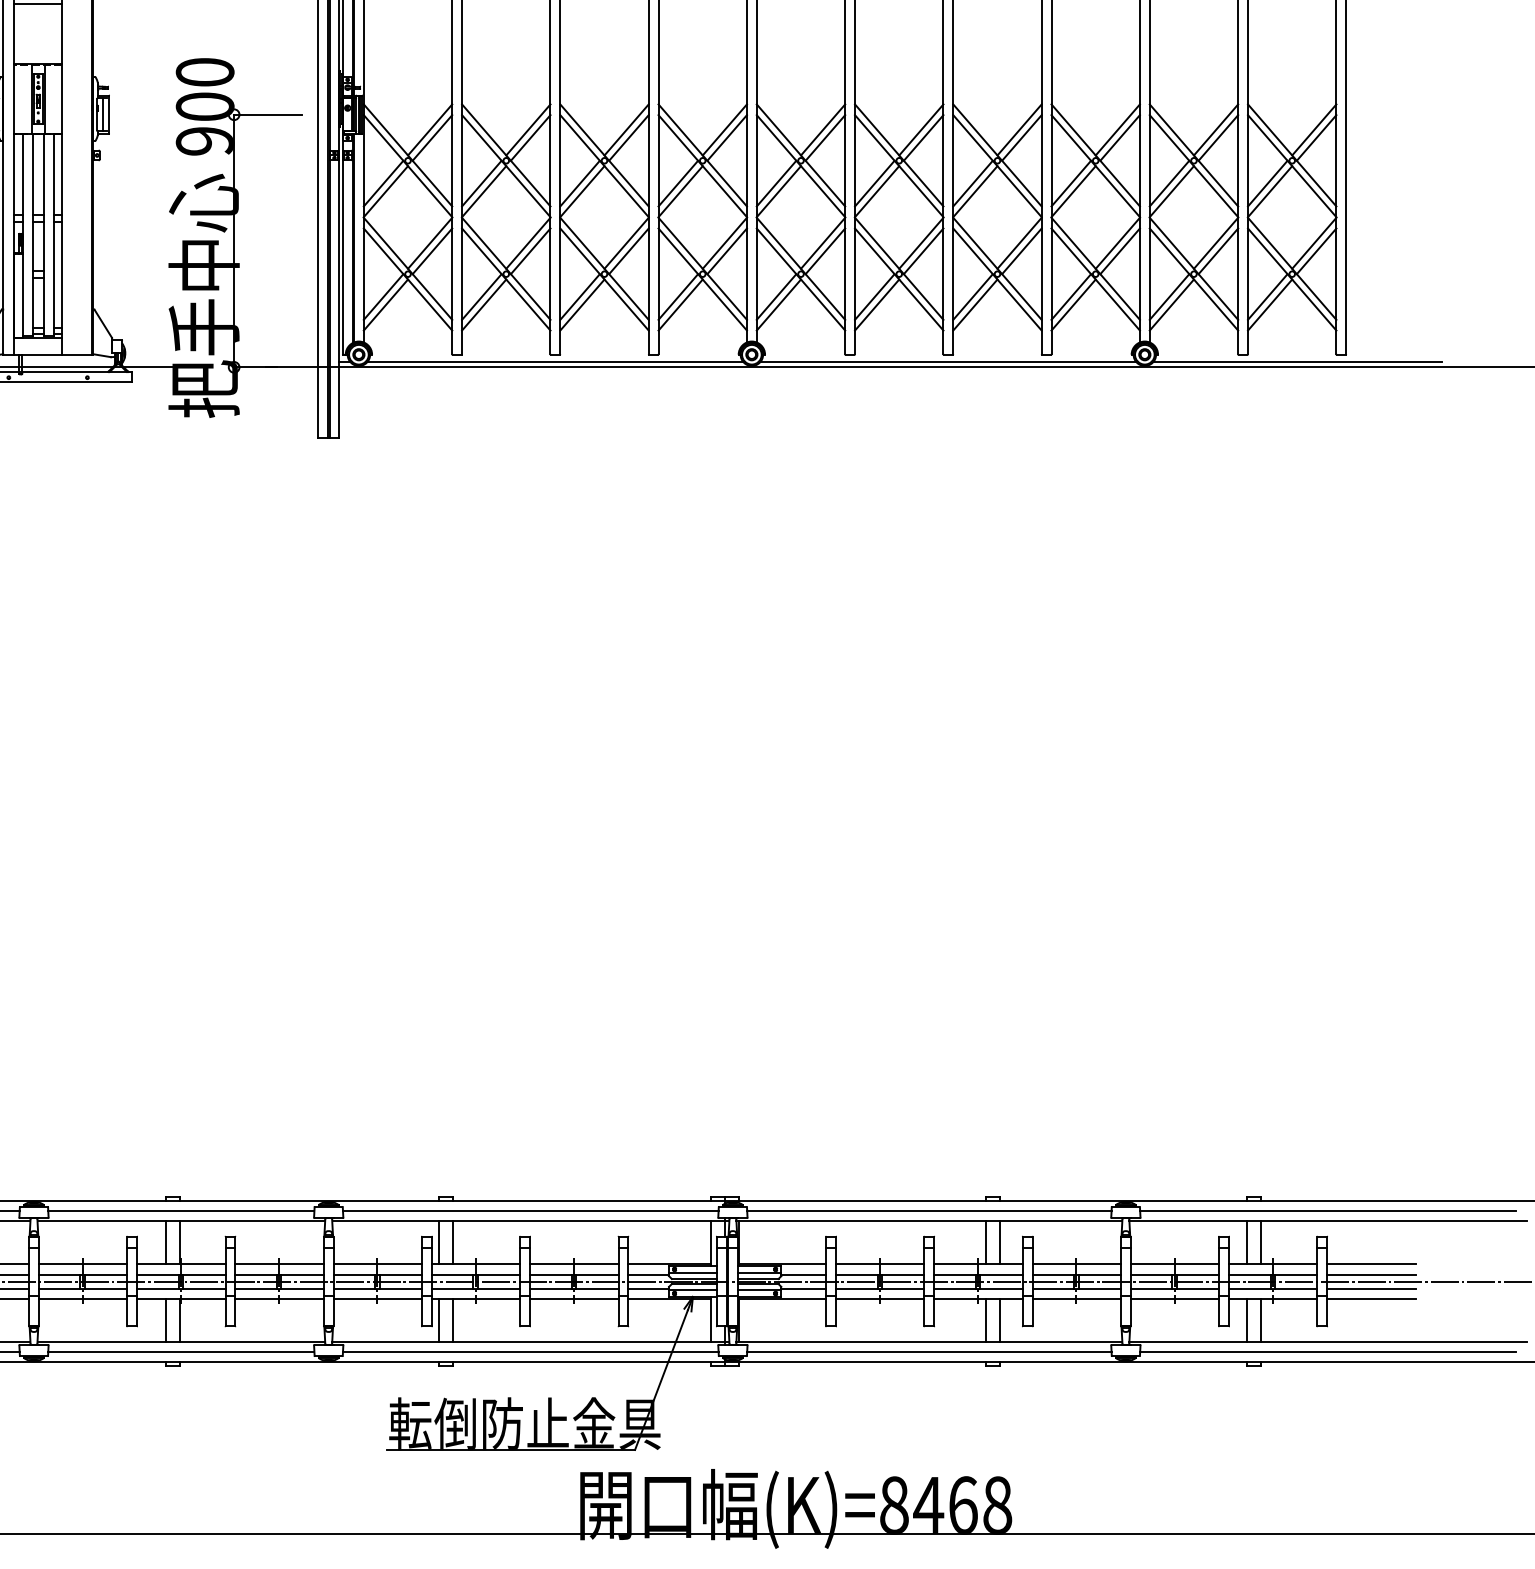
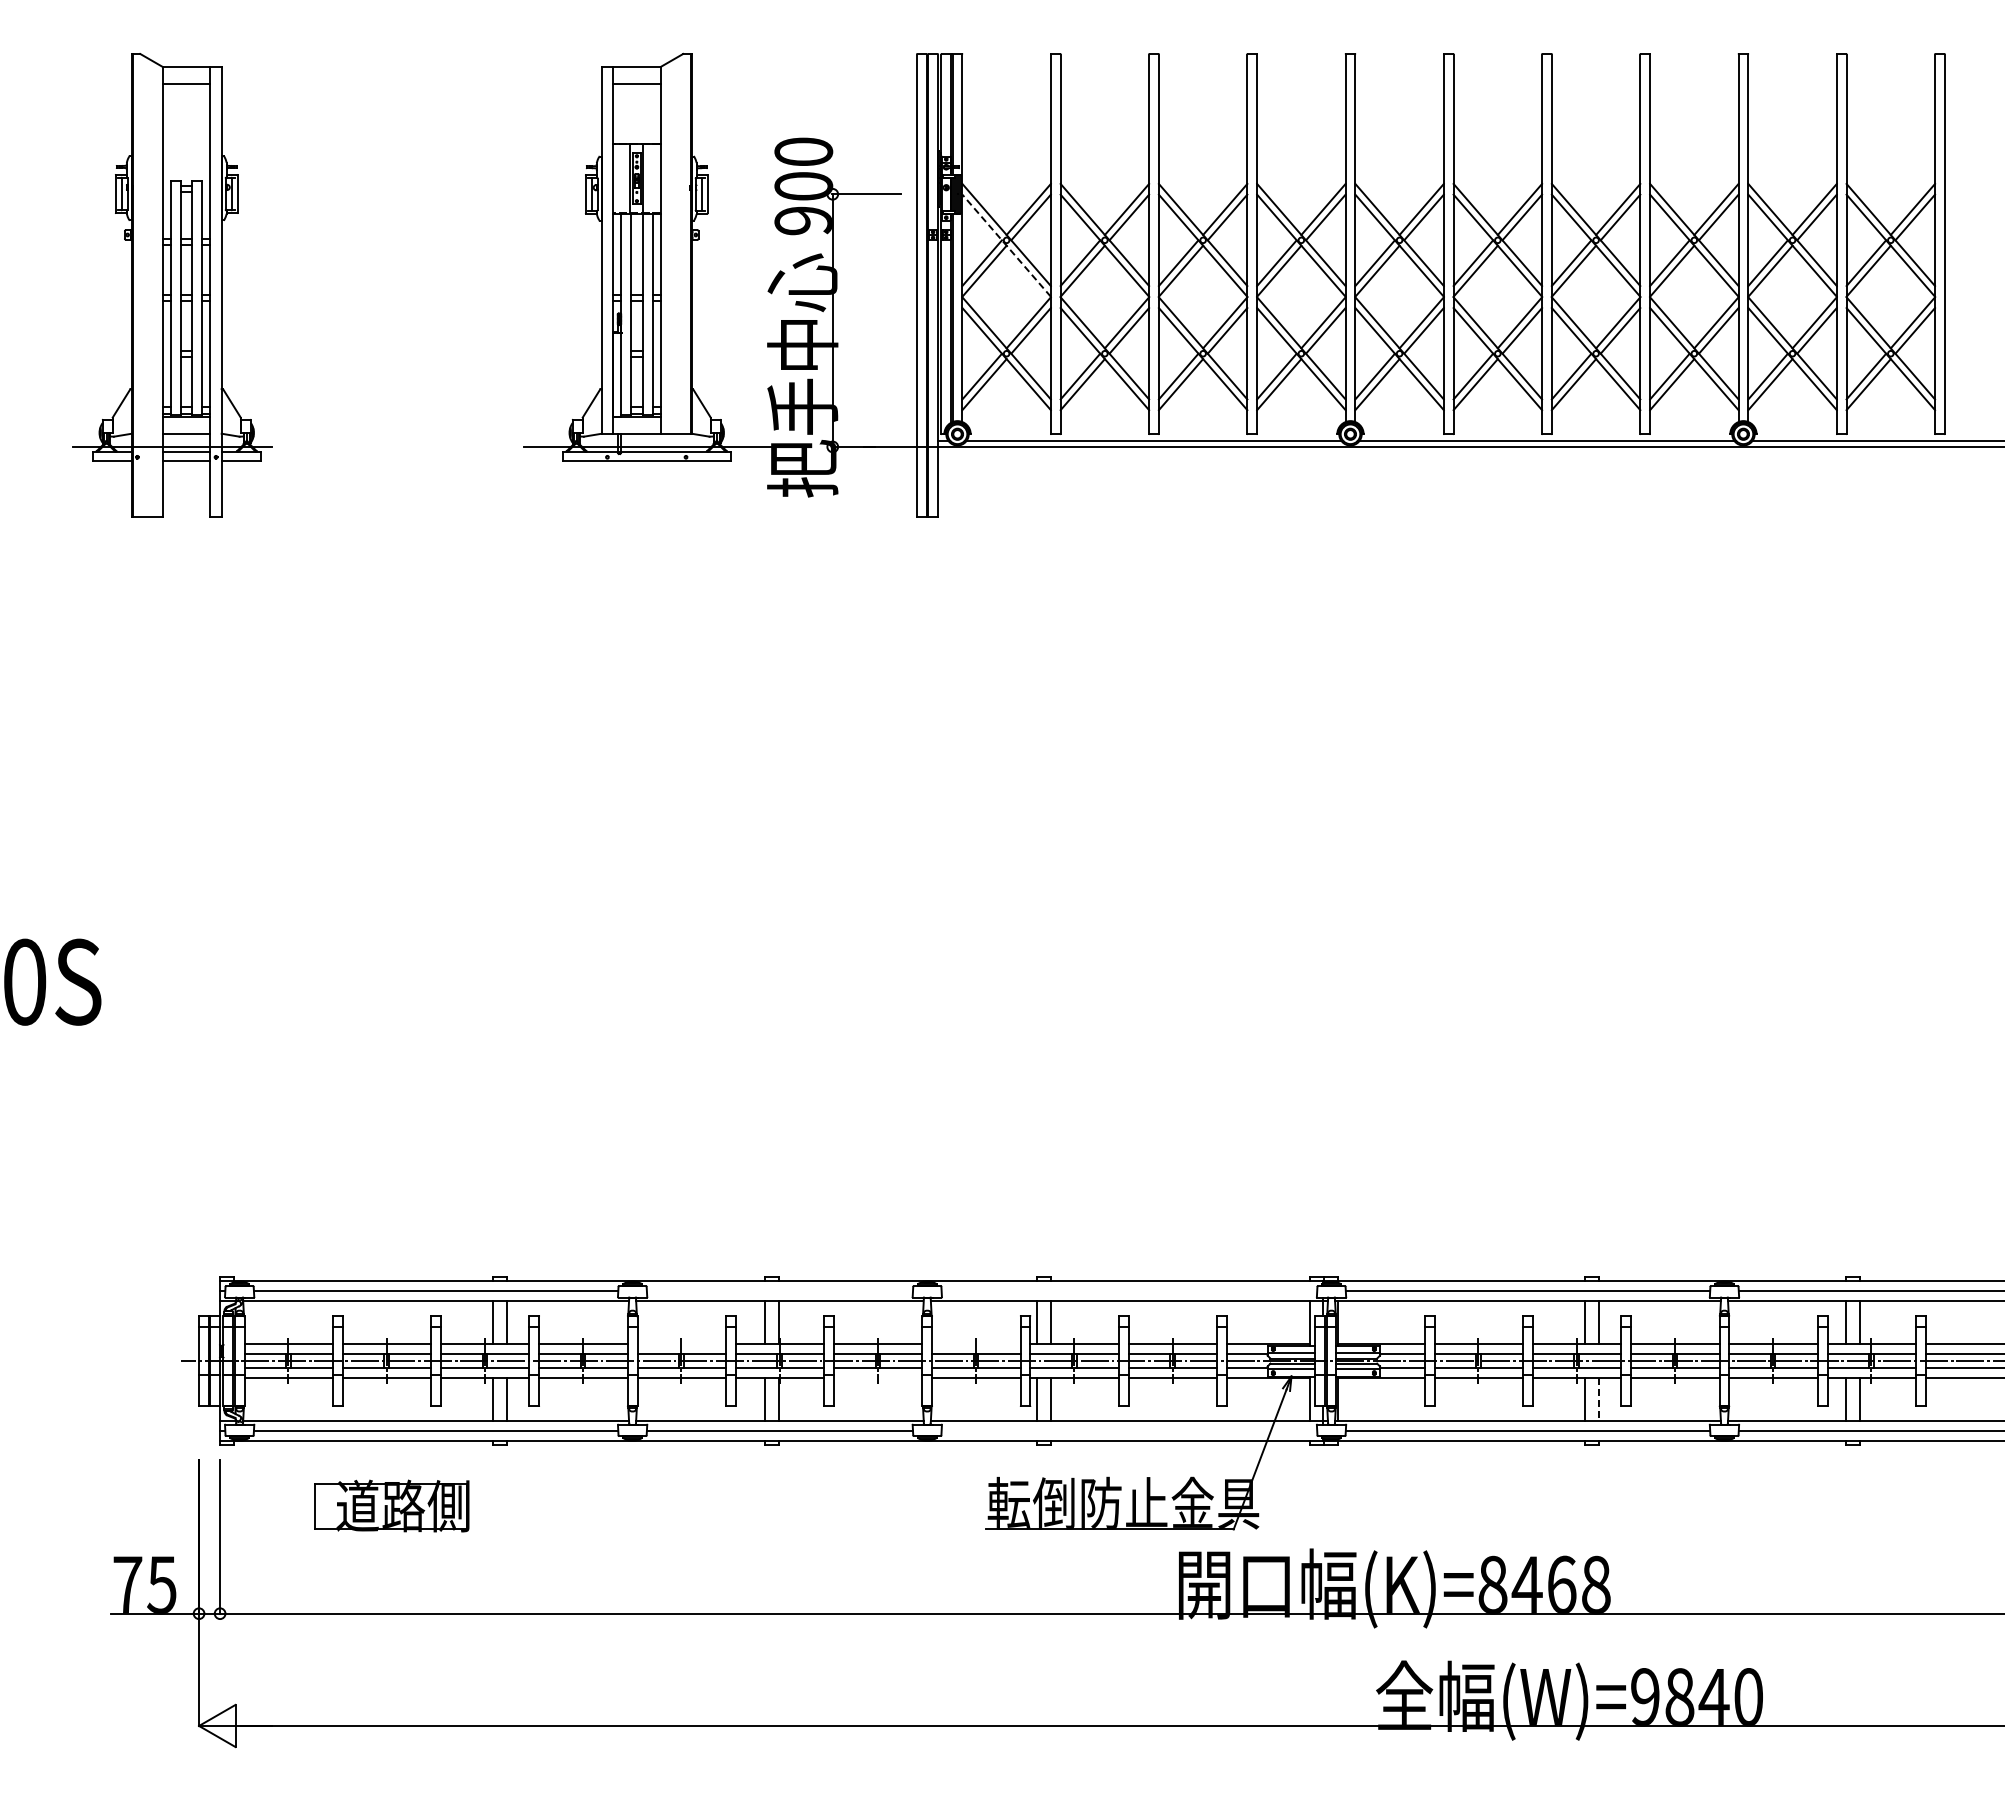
line: (407, 165) -> (1006, 245), solid -> dashed
line: (180, 1210) -> (779, 1290), removed
line: (530, 1210) -> (1129, 1290), removed
line: (82, 1263) -> (681, 1343), removed
line: (377, 1263) -> (976, 1343), removed
line: (278, 1298) -> (877, 1378), removed
line: (999, 1319) -> (1598, 1399), solid -> dashed
line: (530, 1351) -> (1129, 1431), removed

